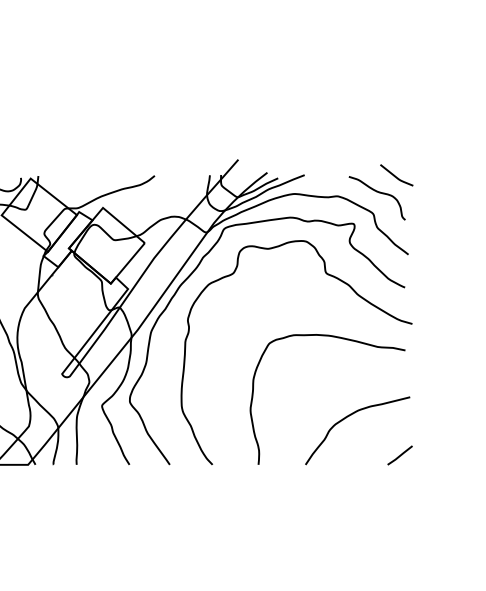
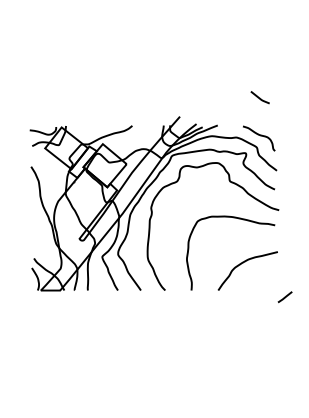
curve: (395, 175) -> (259, 97), moved
line: (398, 456) -> (284, 297), moved

